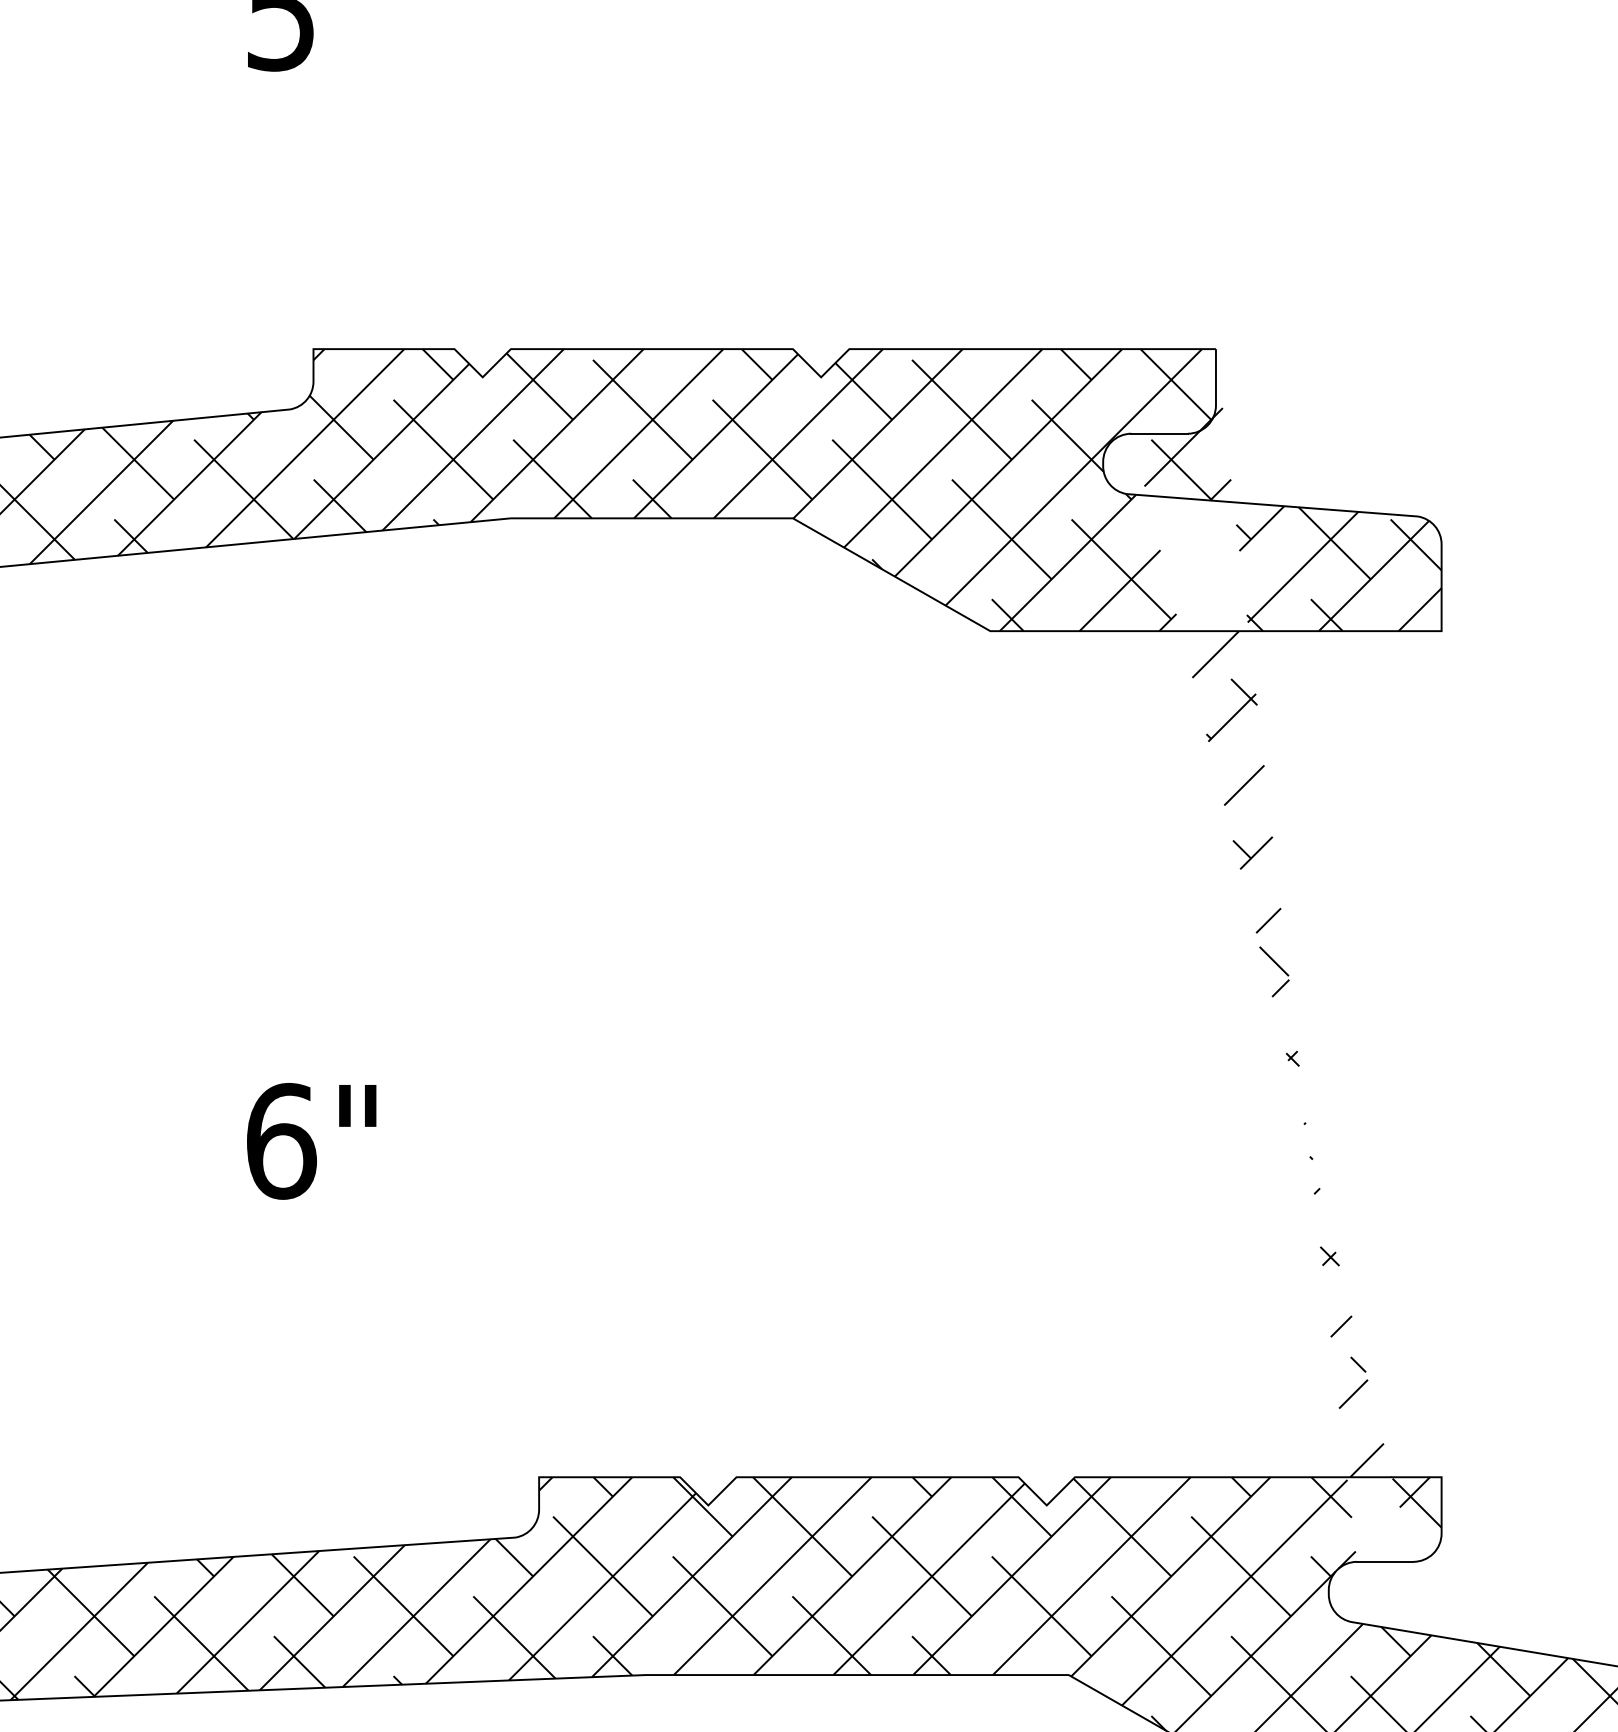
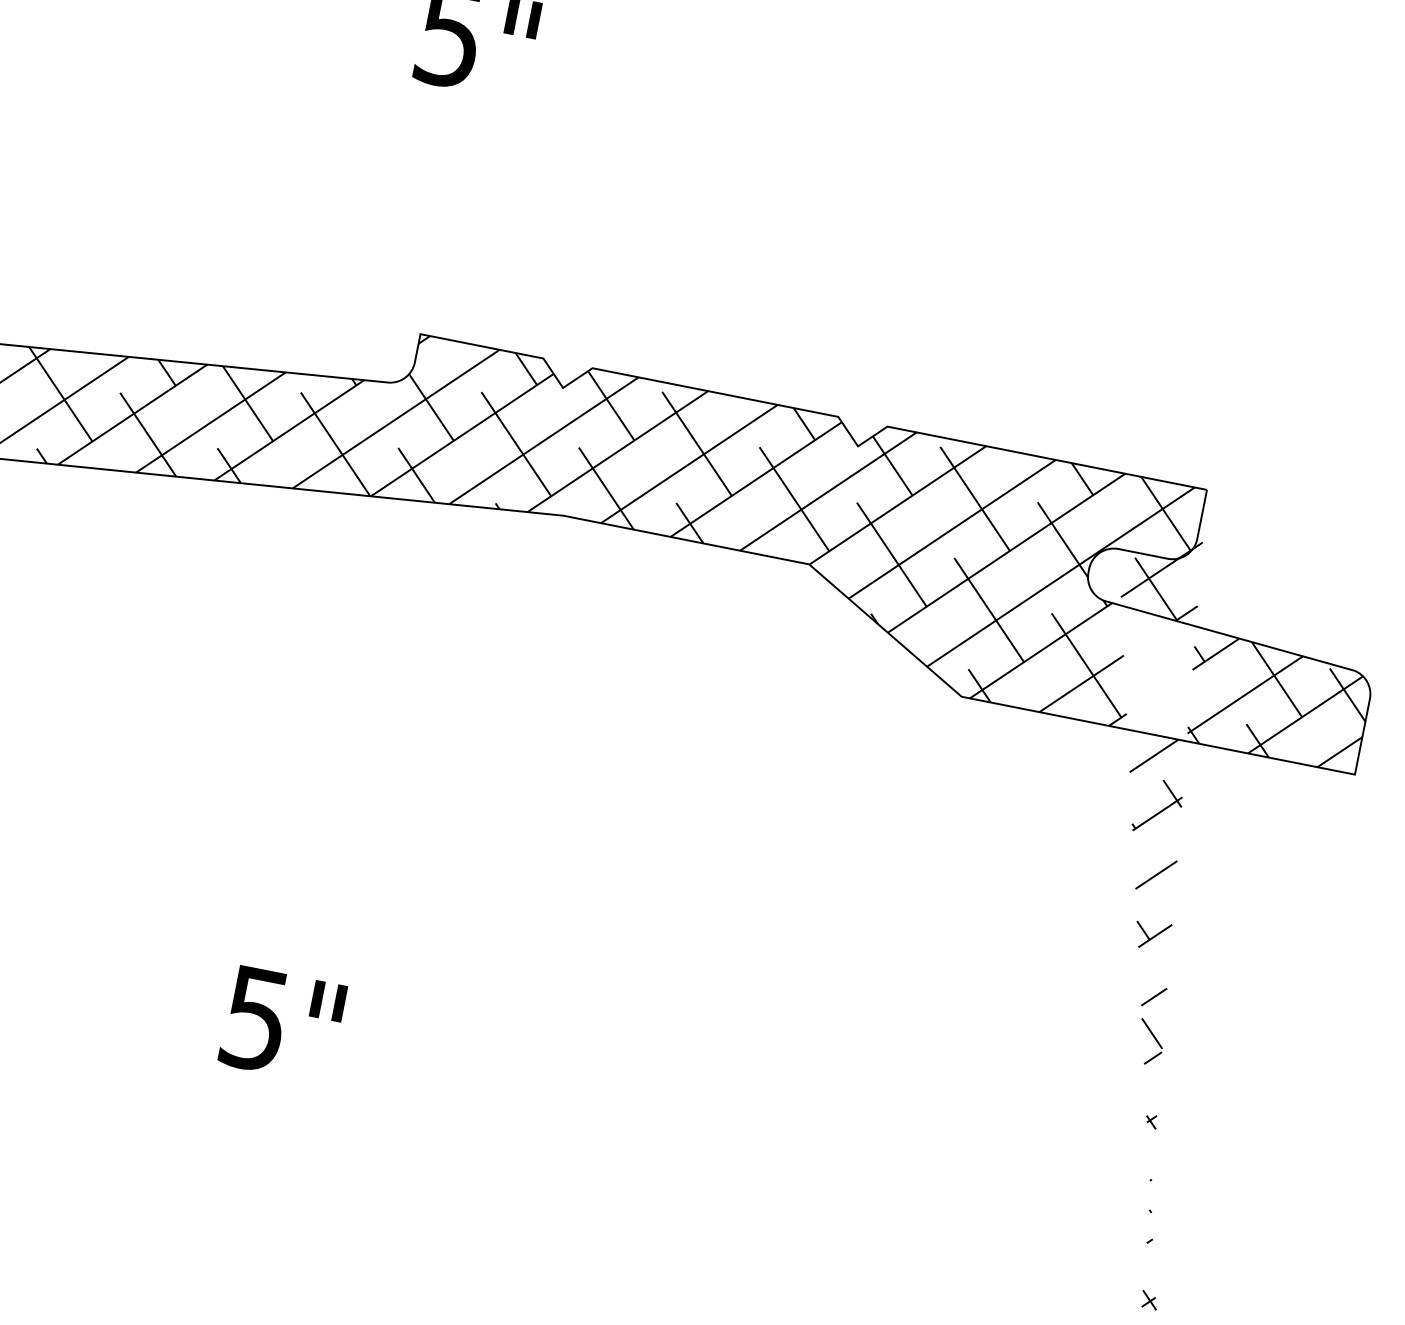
text: (281, 1141) -> (255, 1019), 6" -> 5"

